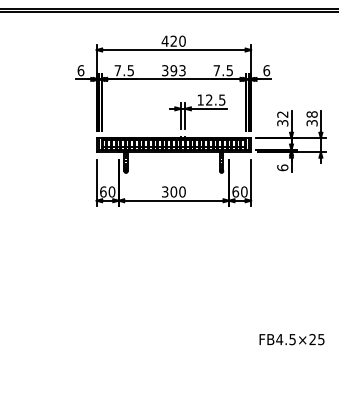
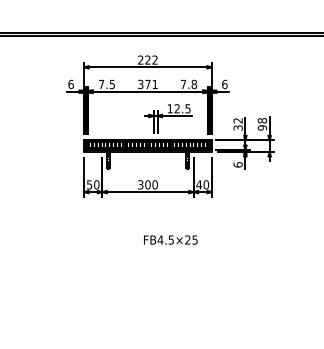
text: (173, 40) -> (147, 59), 420 -> 222
text: (178, 70) -> (151, 84), 393 -> 371
text: (230, 70) -> (194, 84), 7.5 -> 7.8
text: (312, 122) -> (262, 127), 38 -> 98
text: (103, 191) -> (89, 184), 60 -> 50
text: (234, 191) -> (198, 184), 60 -> 40
text: (291, 338) -> (170, 239), moved

